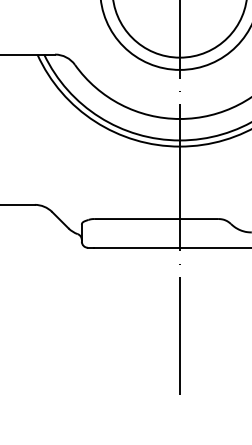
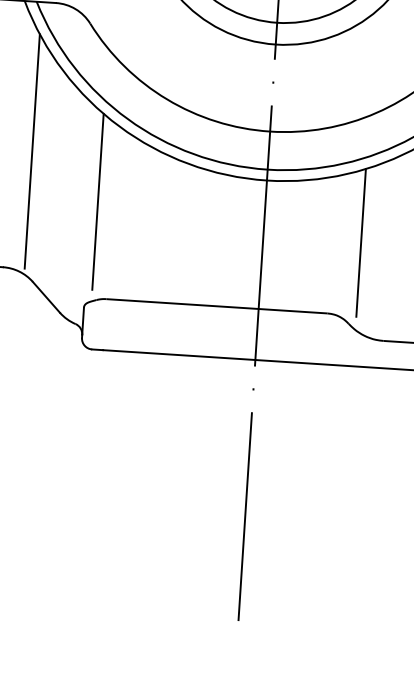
line: (47, 138) -> (32, 150), added
line: (85, 164) -> (97, 201), added
line: (235, 177) -> (361, 241), added

